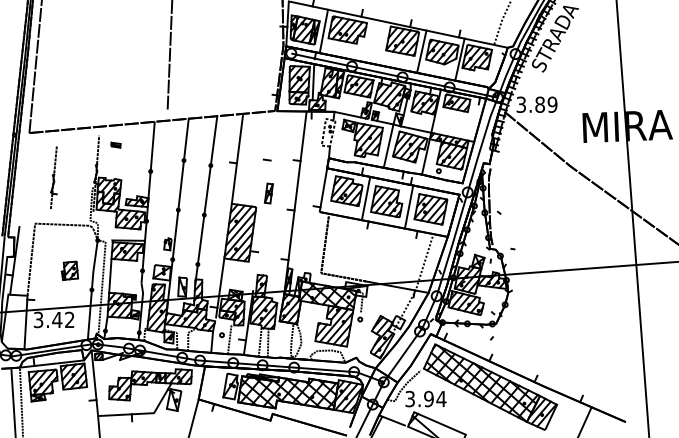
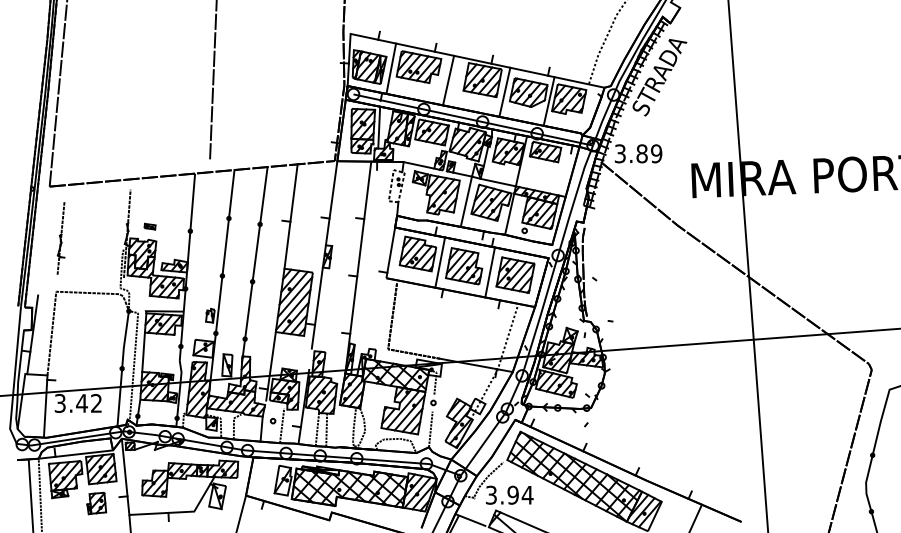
line: (373, 41) -> (448, 80), added
part: (115, 145) -> (149, 226), moved
line: (272, 147) -> (331, 203), added
part: (53, 177) -> (60, 238), moved
line: (259, 237) -> (316, 307), added
part: (69, 270) -> (96, 503), moved
line: (357, 342) -> (430, 429), added

